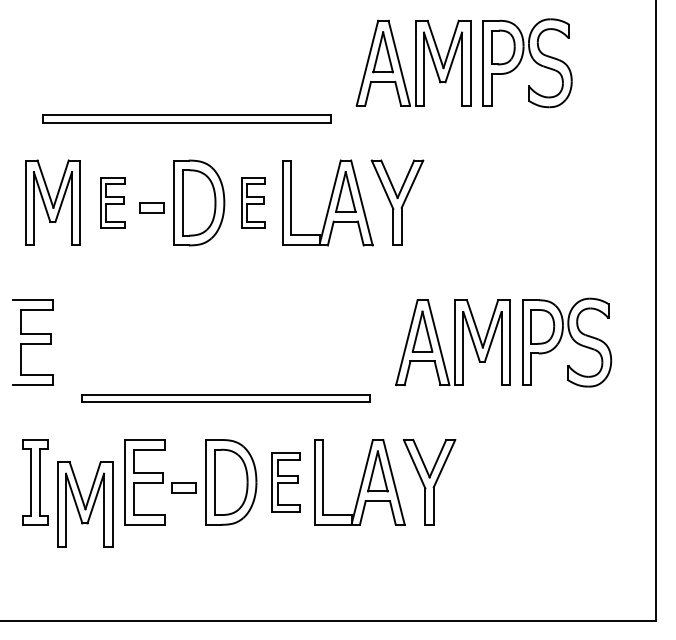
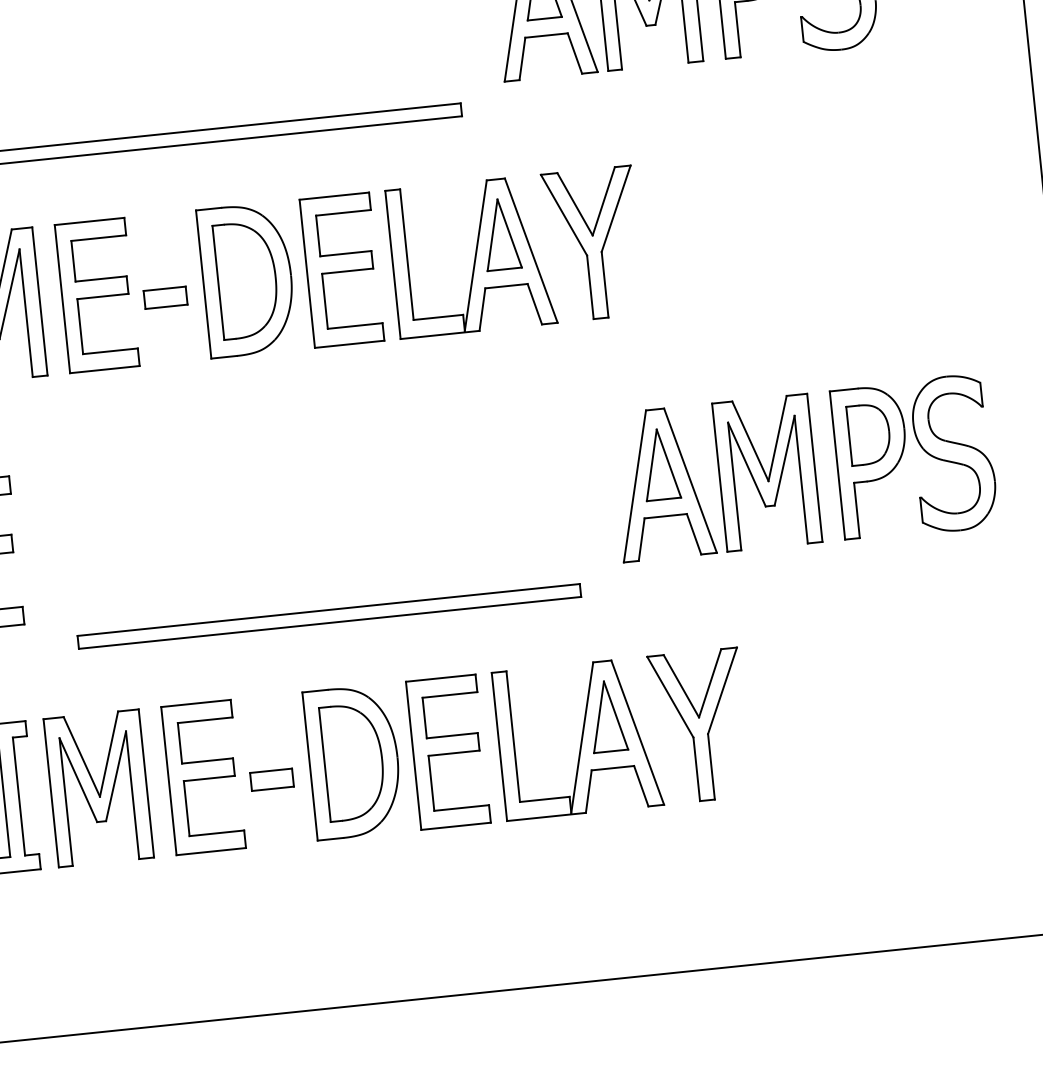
part: (112, 202) -> (95, 294), size x1.67
part: (253, 202) -> (341, 269), size x1.67
part: (285, 482) -> (448, 752), size x1.43
part: (85, 504) -> (99, 788), moved

